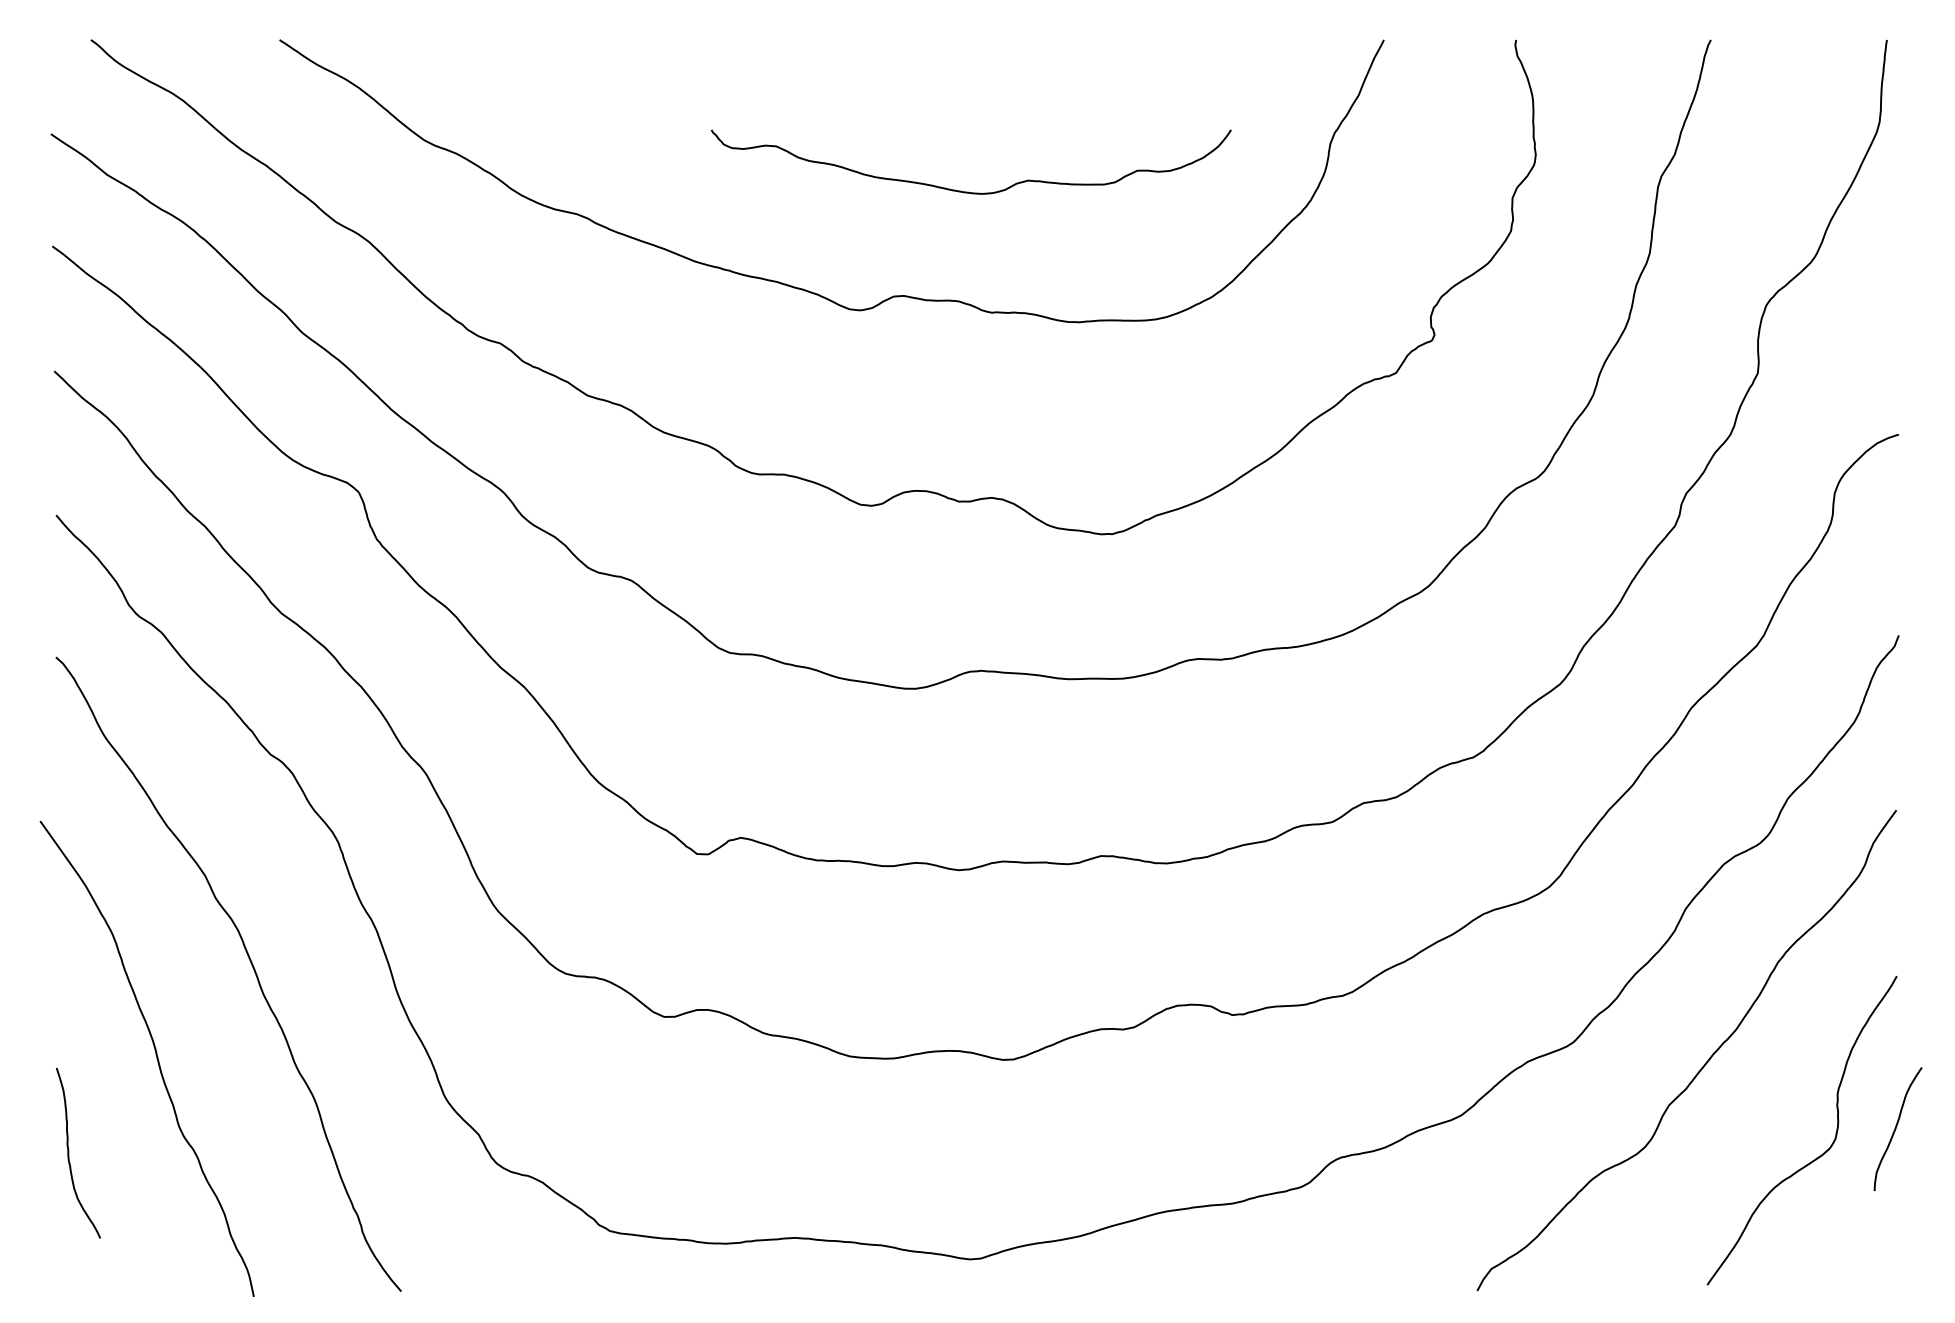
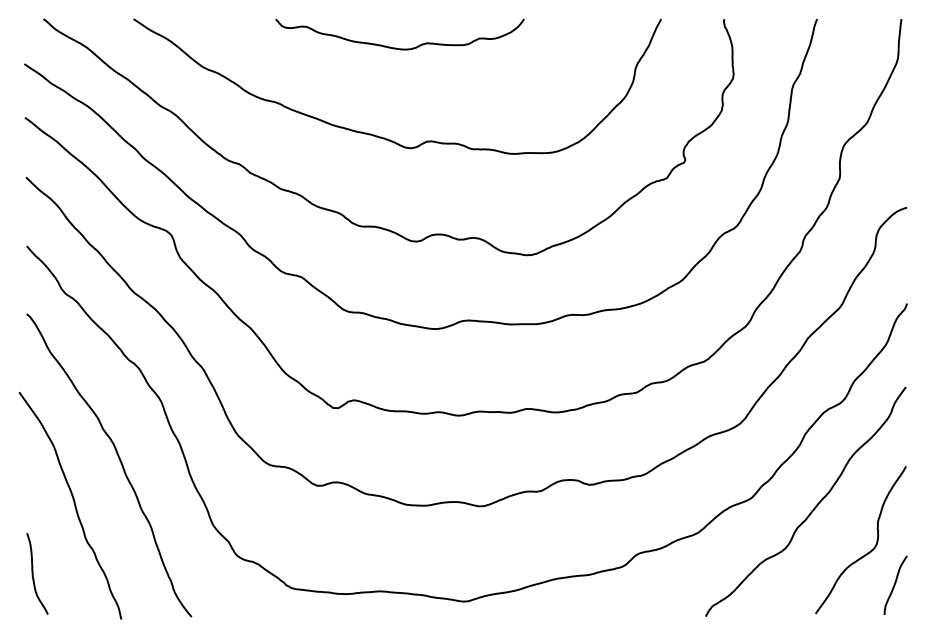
curve: (963, 189) -> (396, 47), moved
curve: (1897, 1127) -> (895, 584), moved
curve: (70, 1152) -> (33, 573), moved

